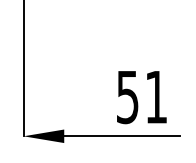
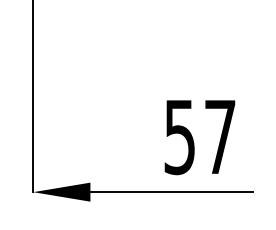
text: (155, 97) -> (218, 137), 51 -> 57

